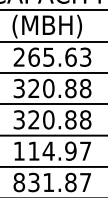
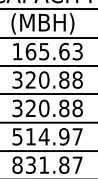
text: (19, 57) -> (17, 51), 265.63 -> 165.63
text: (19, 150) -> (17, 136), 114.97 -> 514.97

